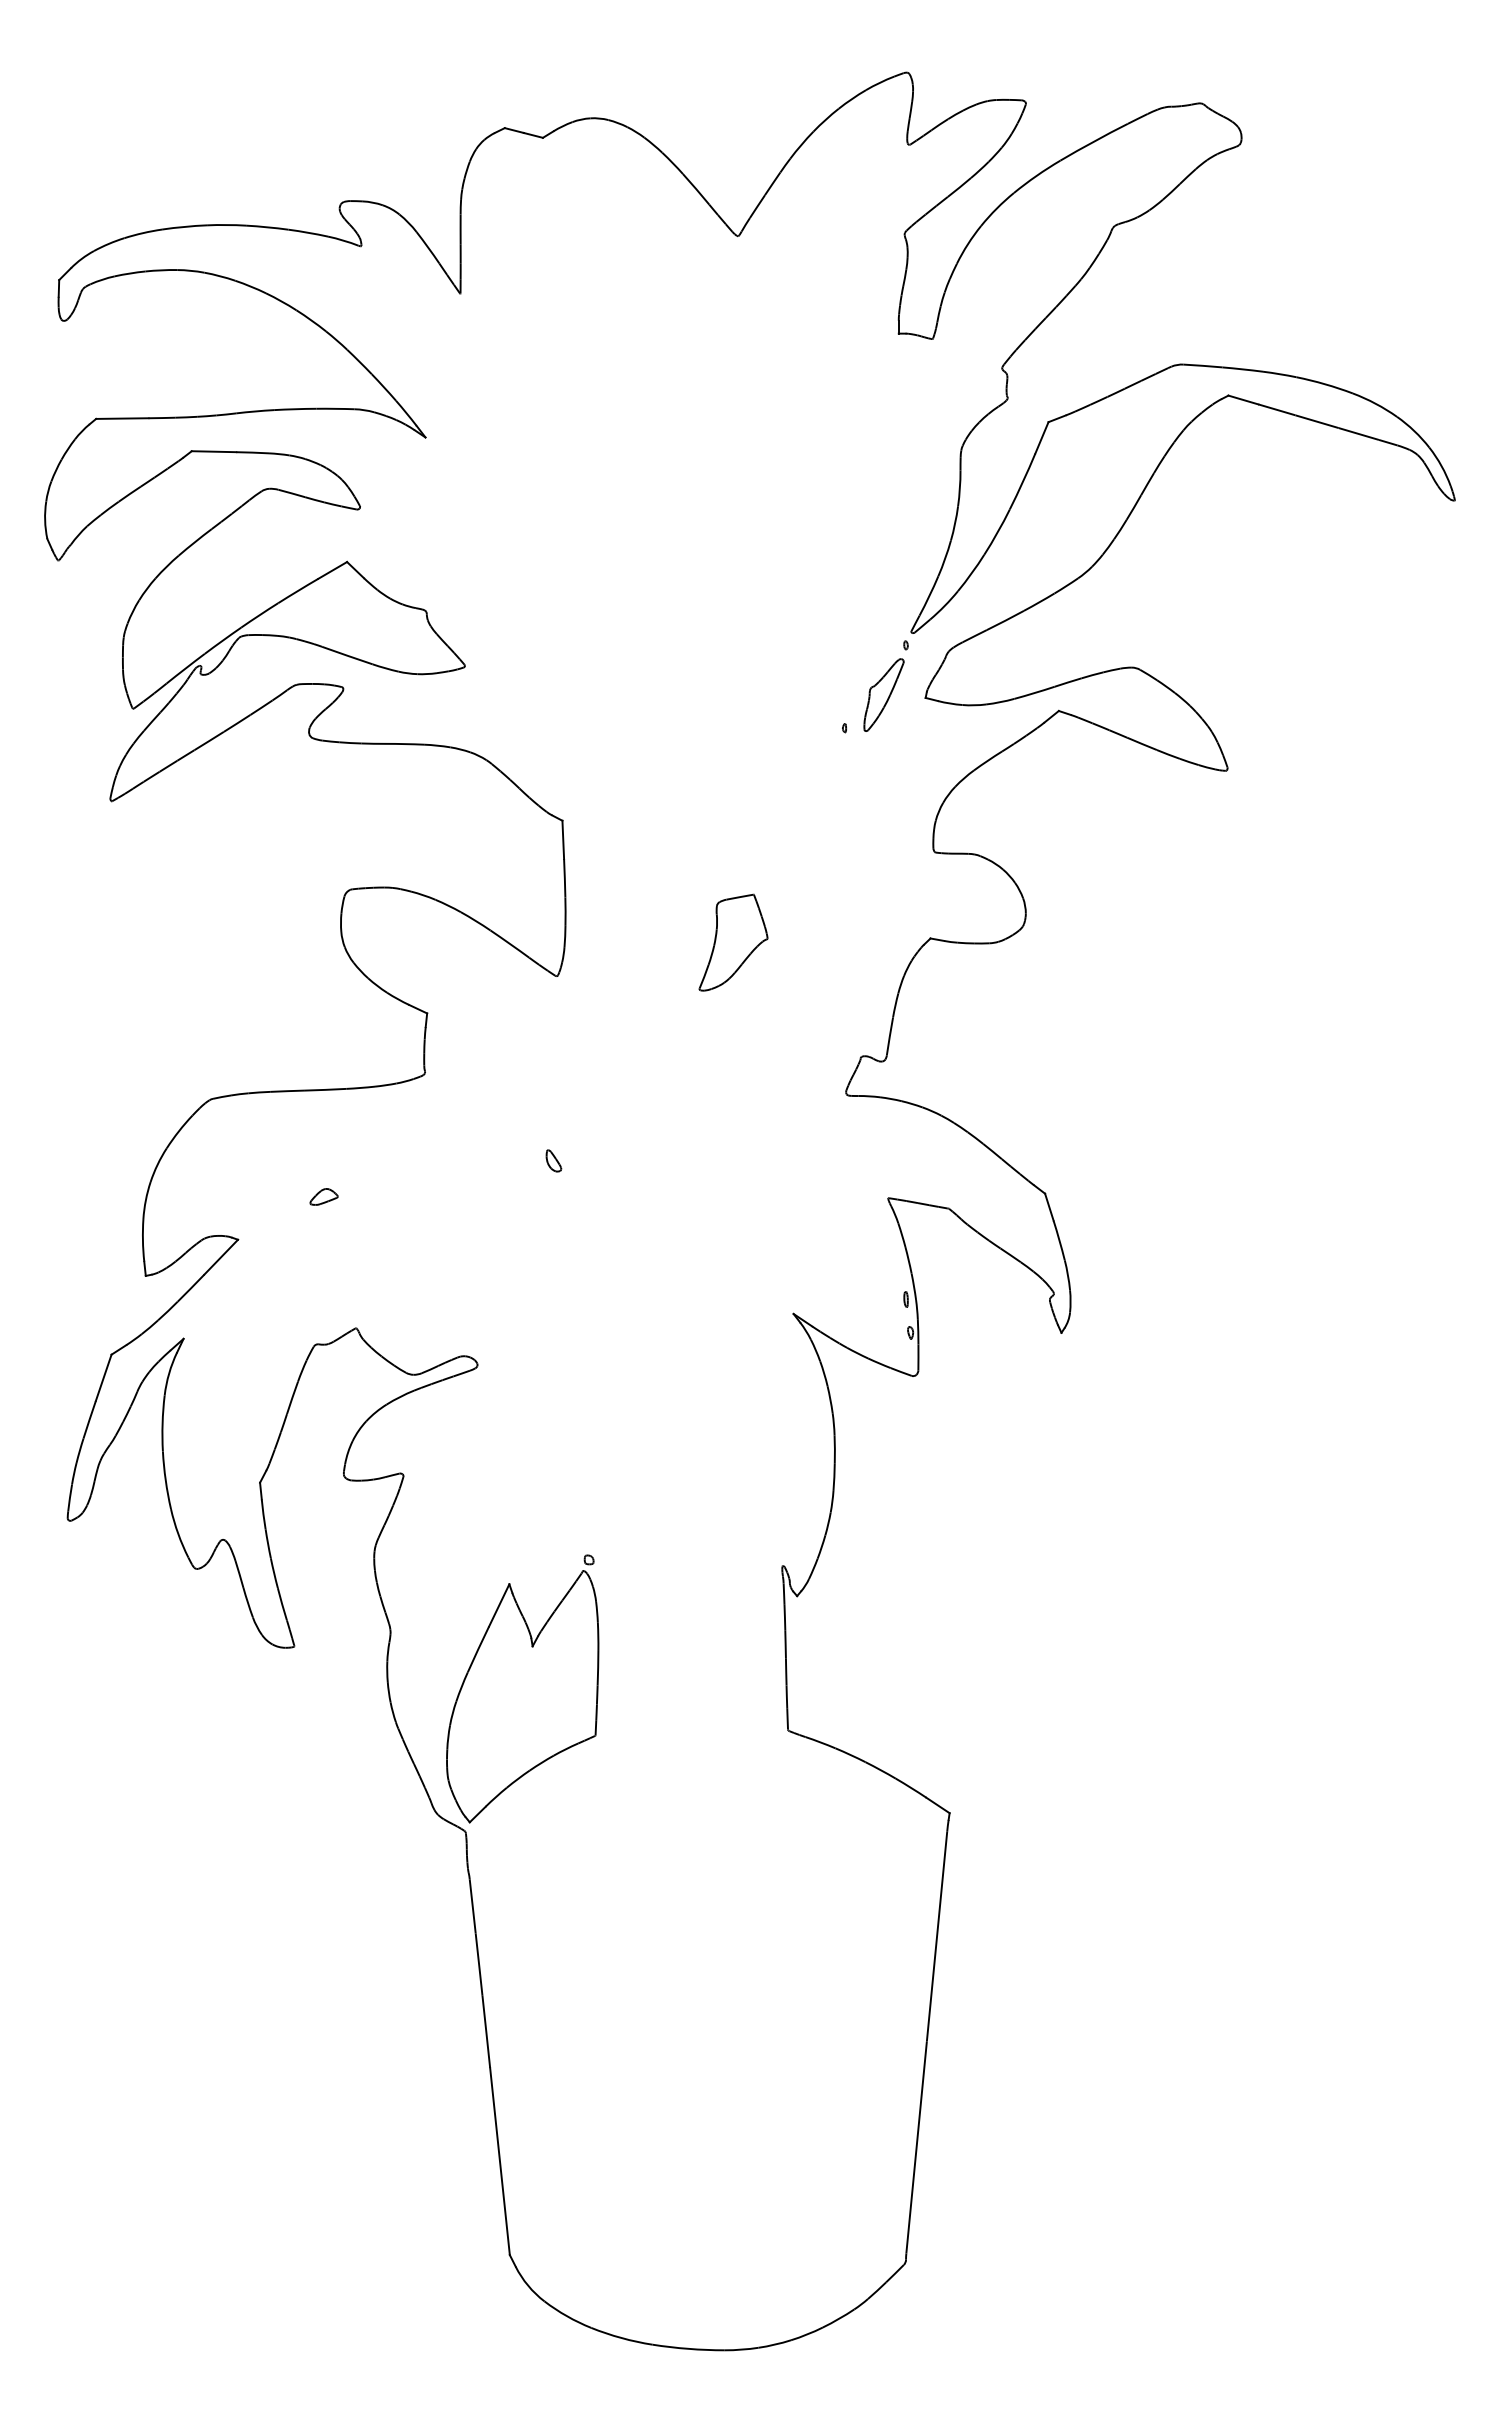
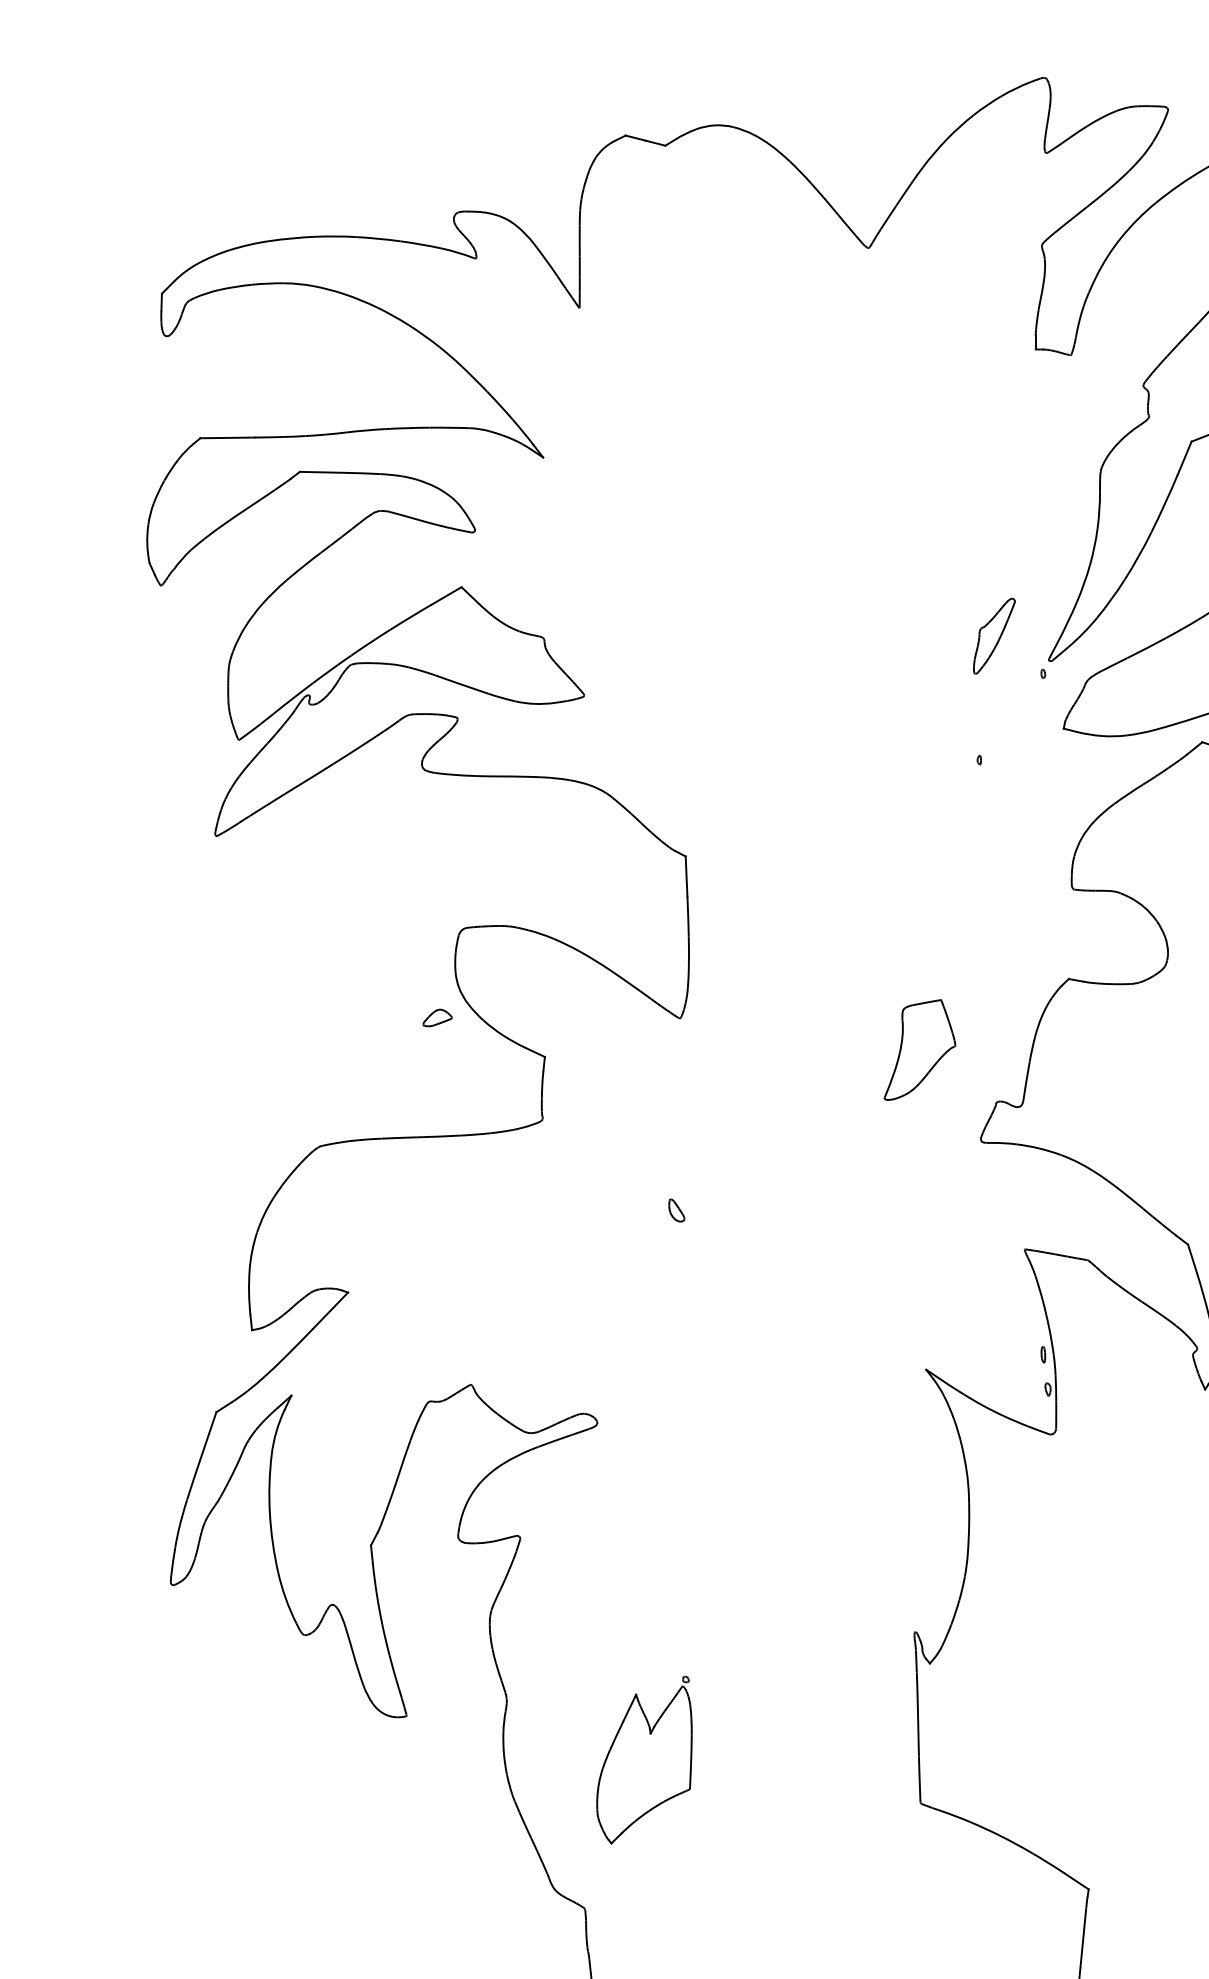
part: (883, 694) -> (993, 635), moved
part: (733, 942) -> (919, 1049), moved
part: (323, 1196) -> (437, 1017), moved
part: (522, 1688) -> (644, 1759), size x0.6

